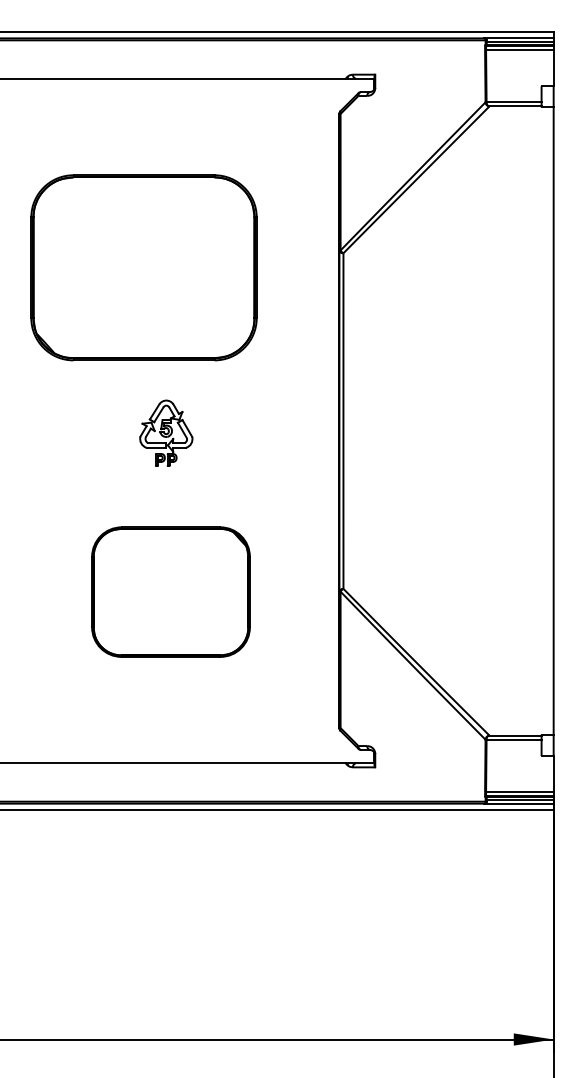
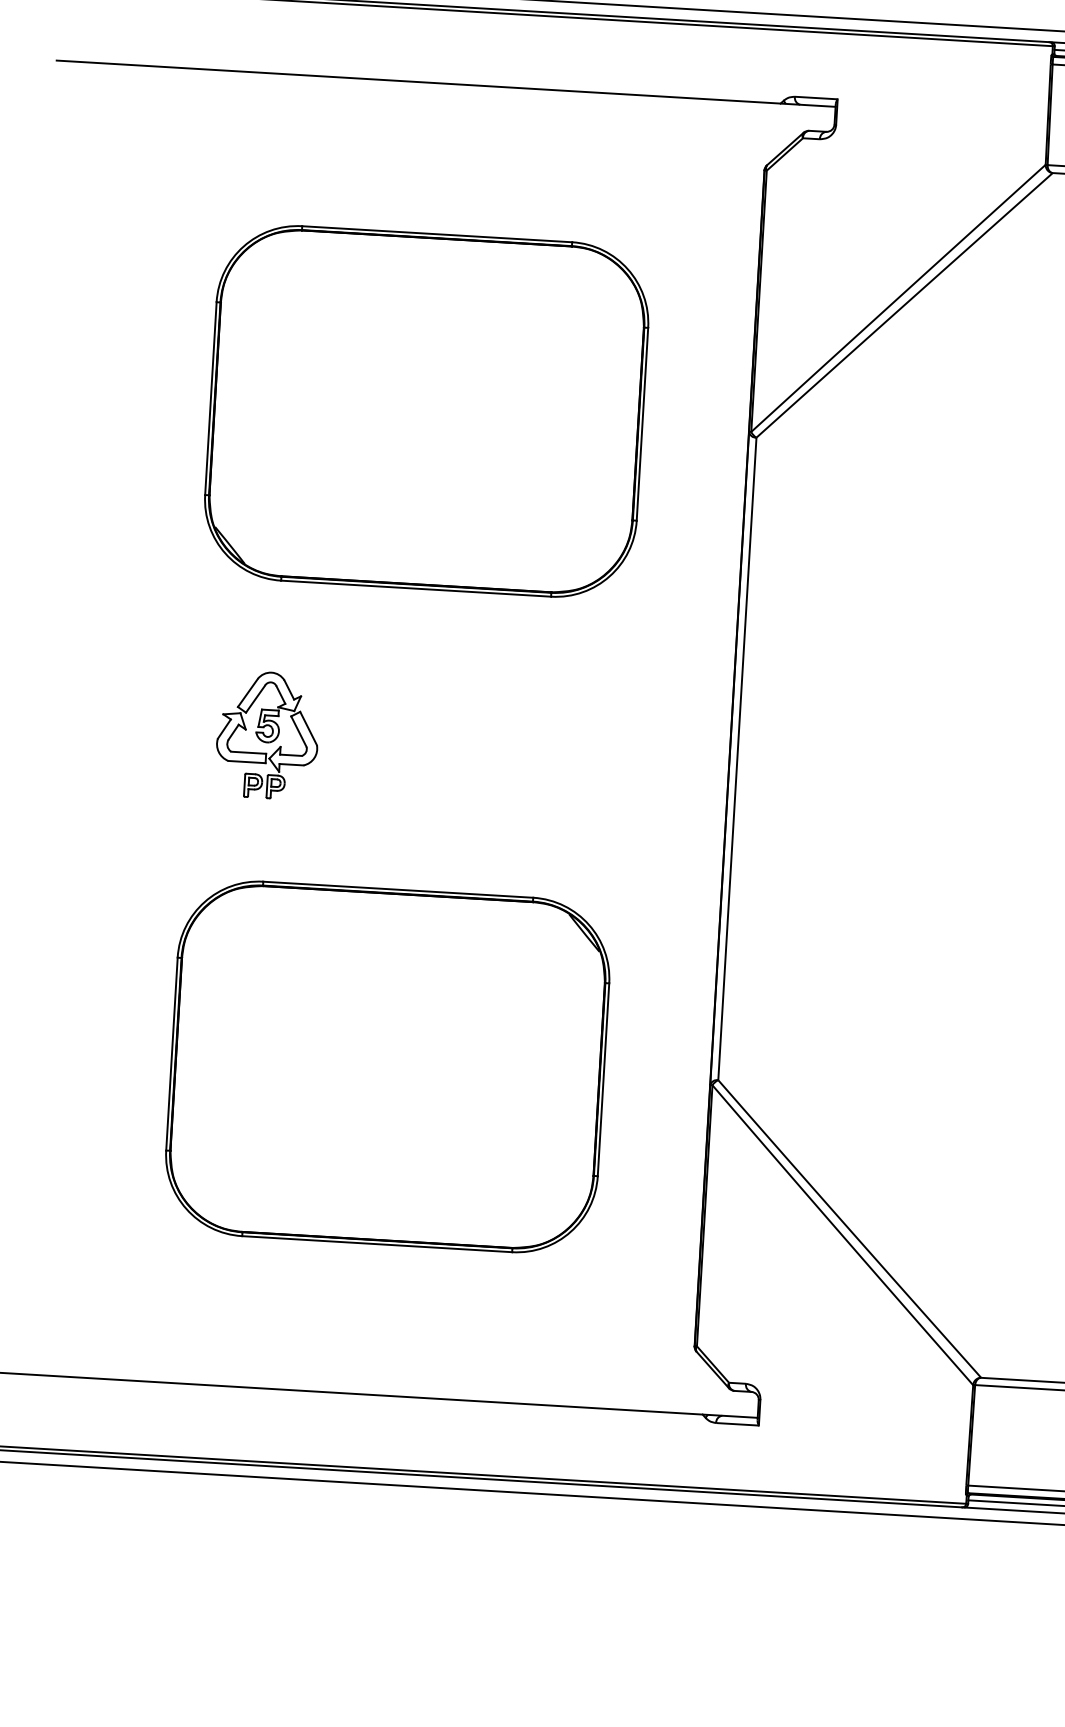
part: (143, 267) -> (425, 410), moved
part: (166, 432) -> (268, 733), moved
part: (170, 591) -> (386, 1065), size x1.43

